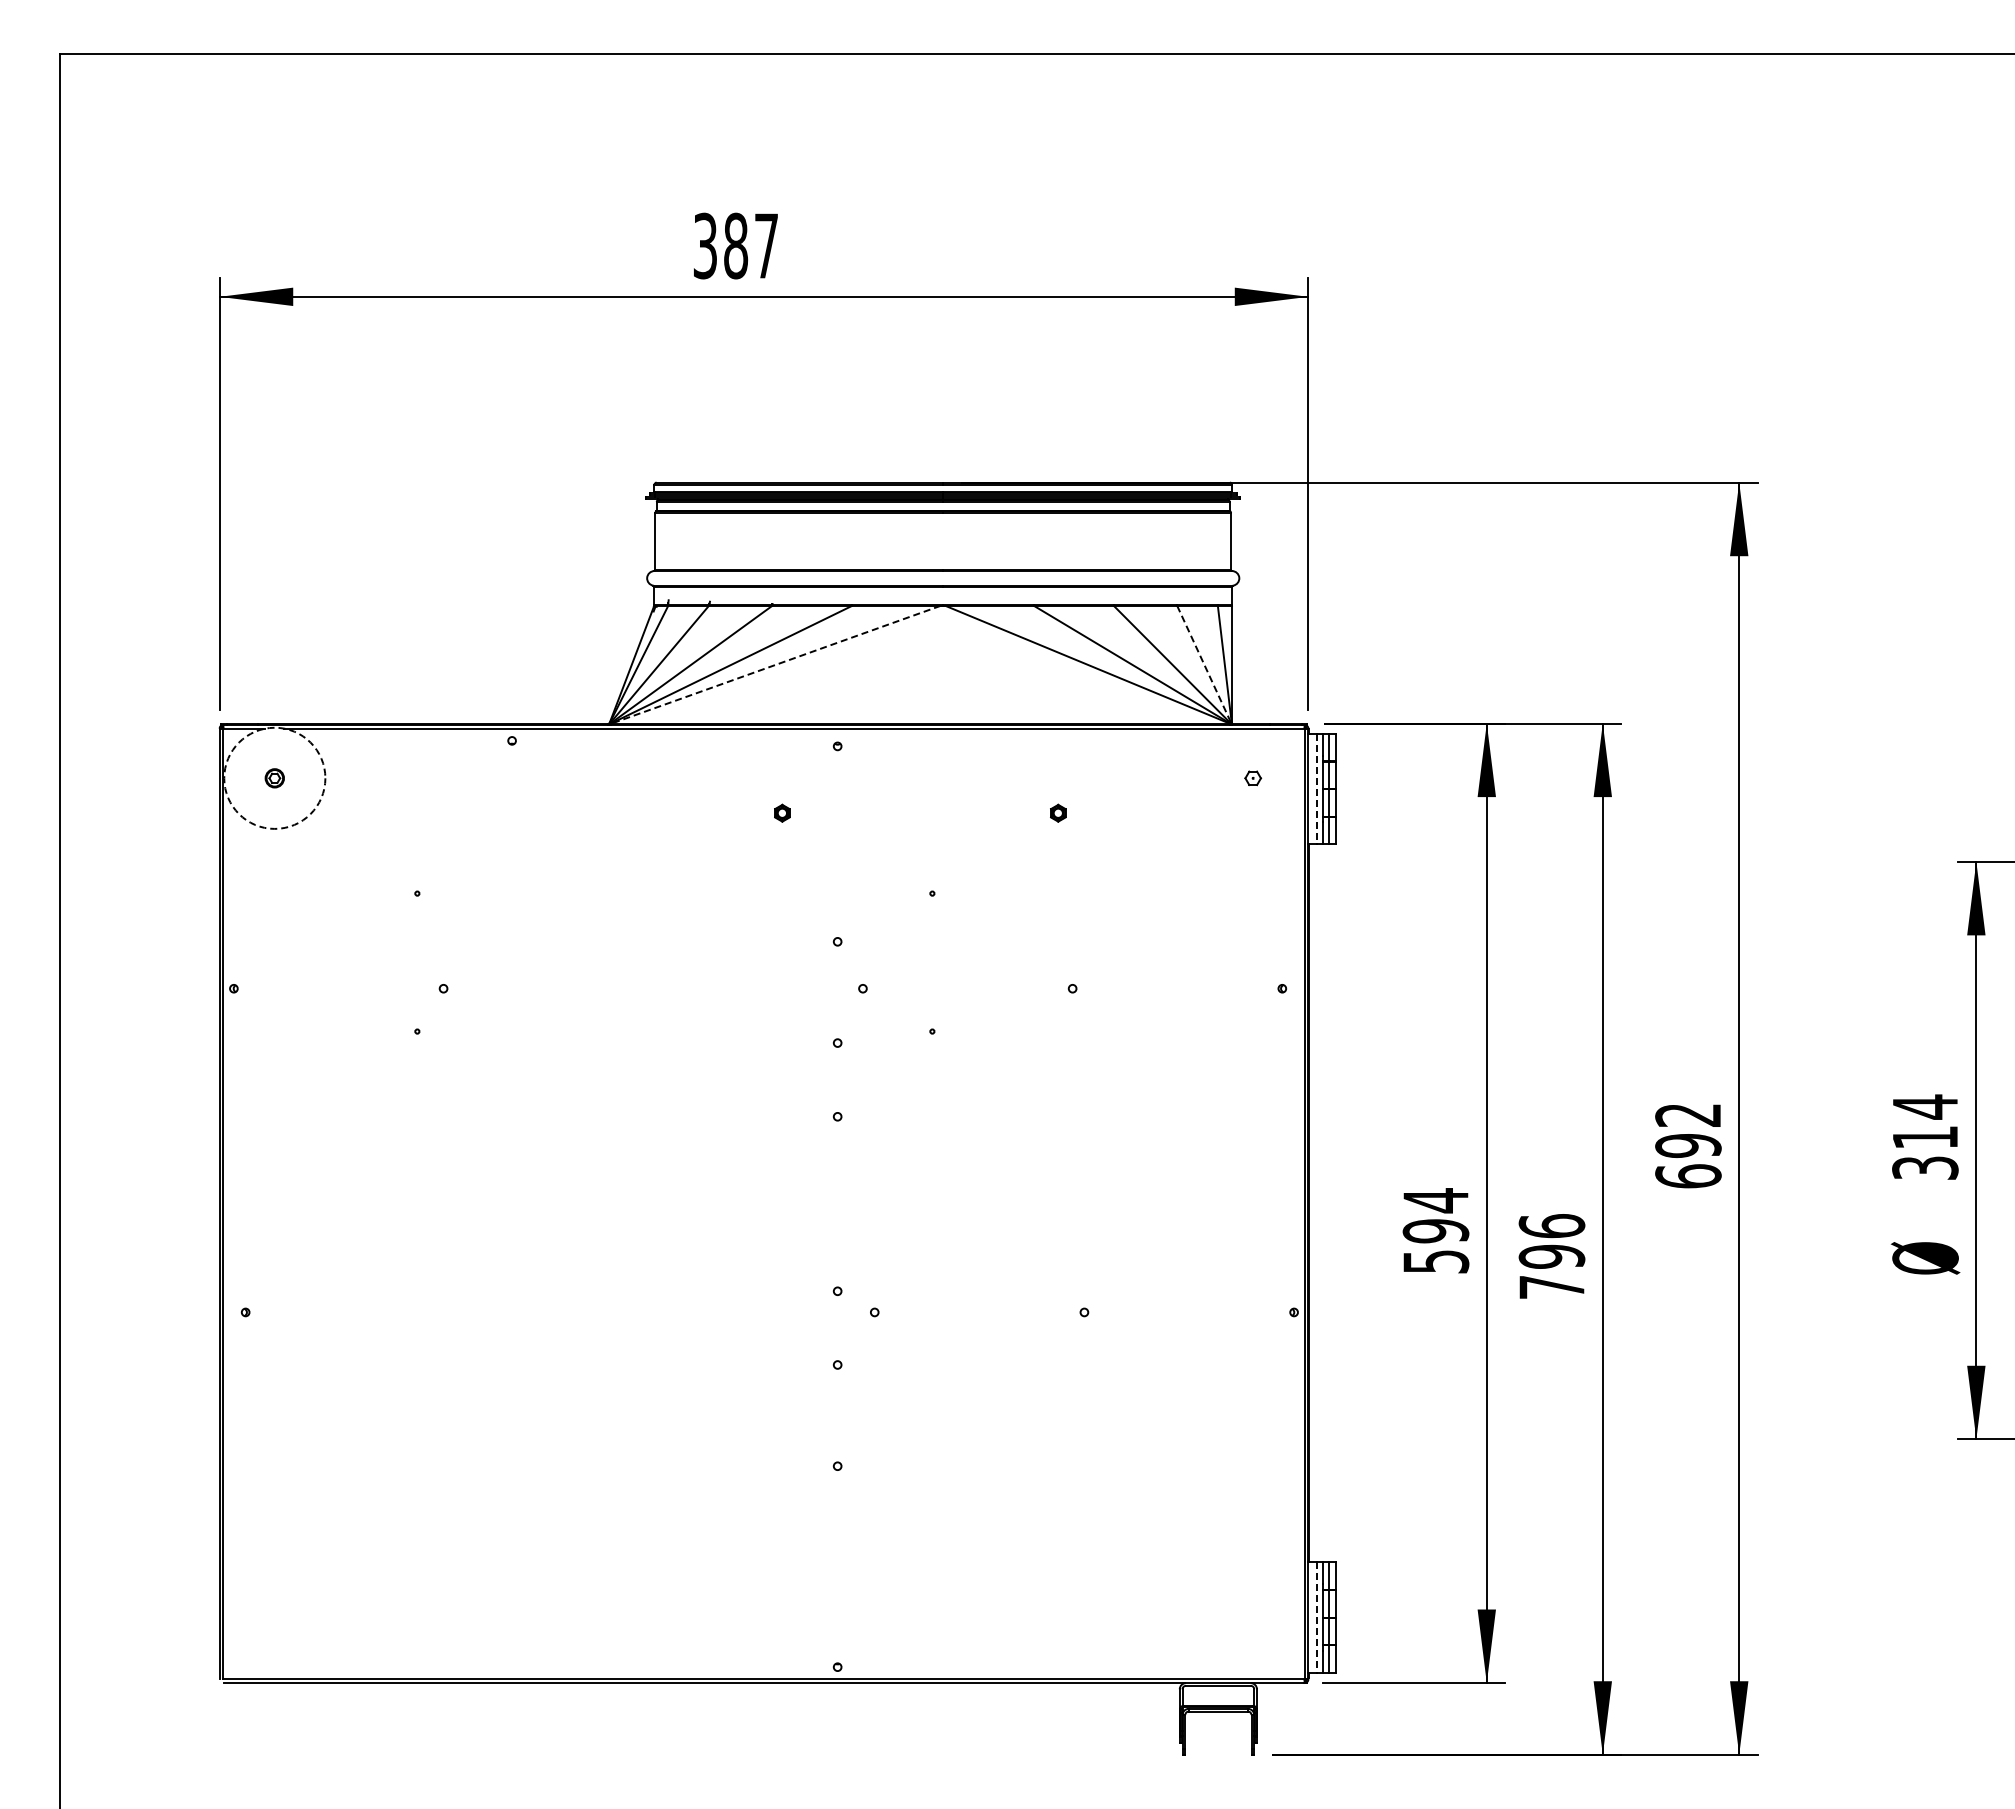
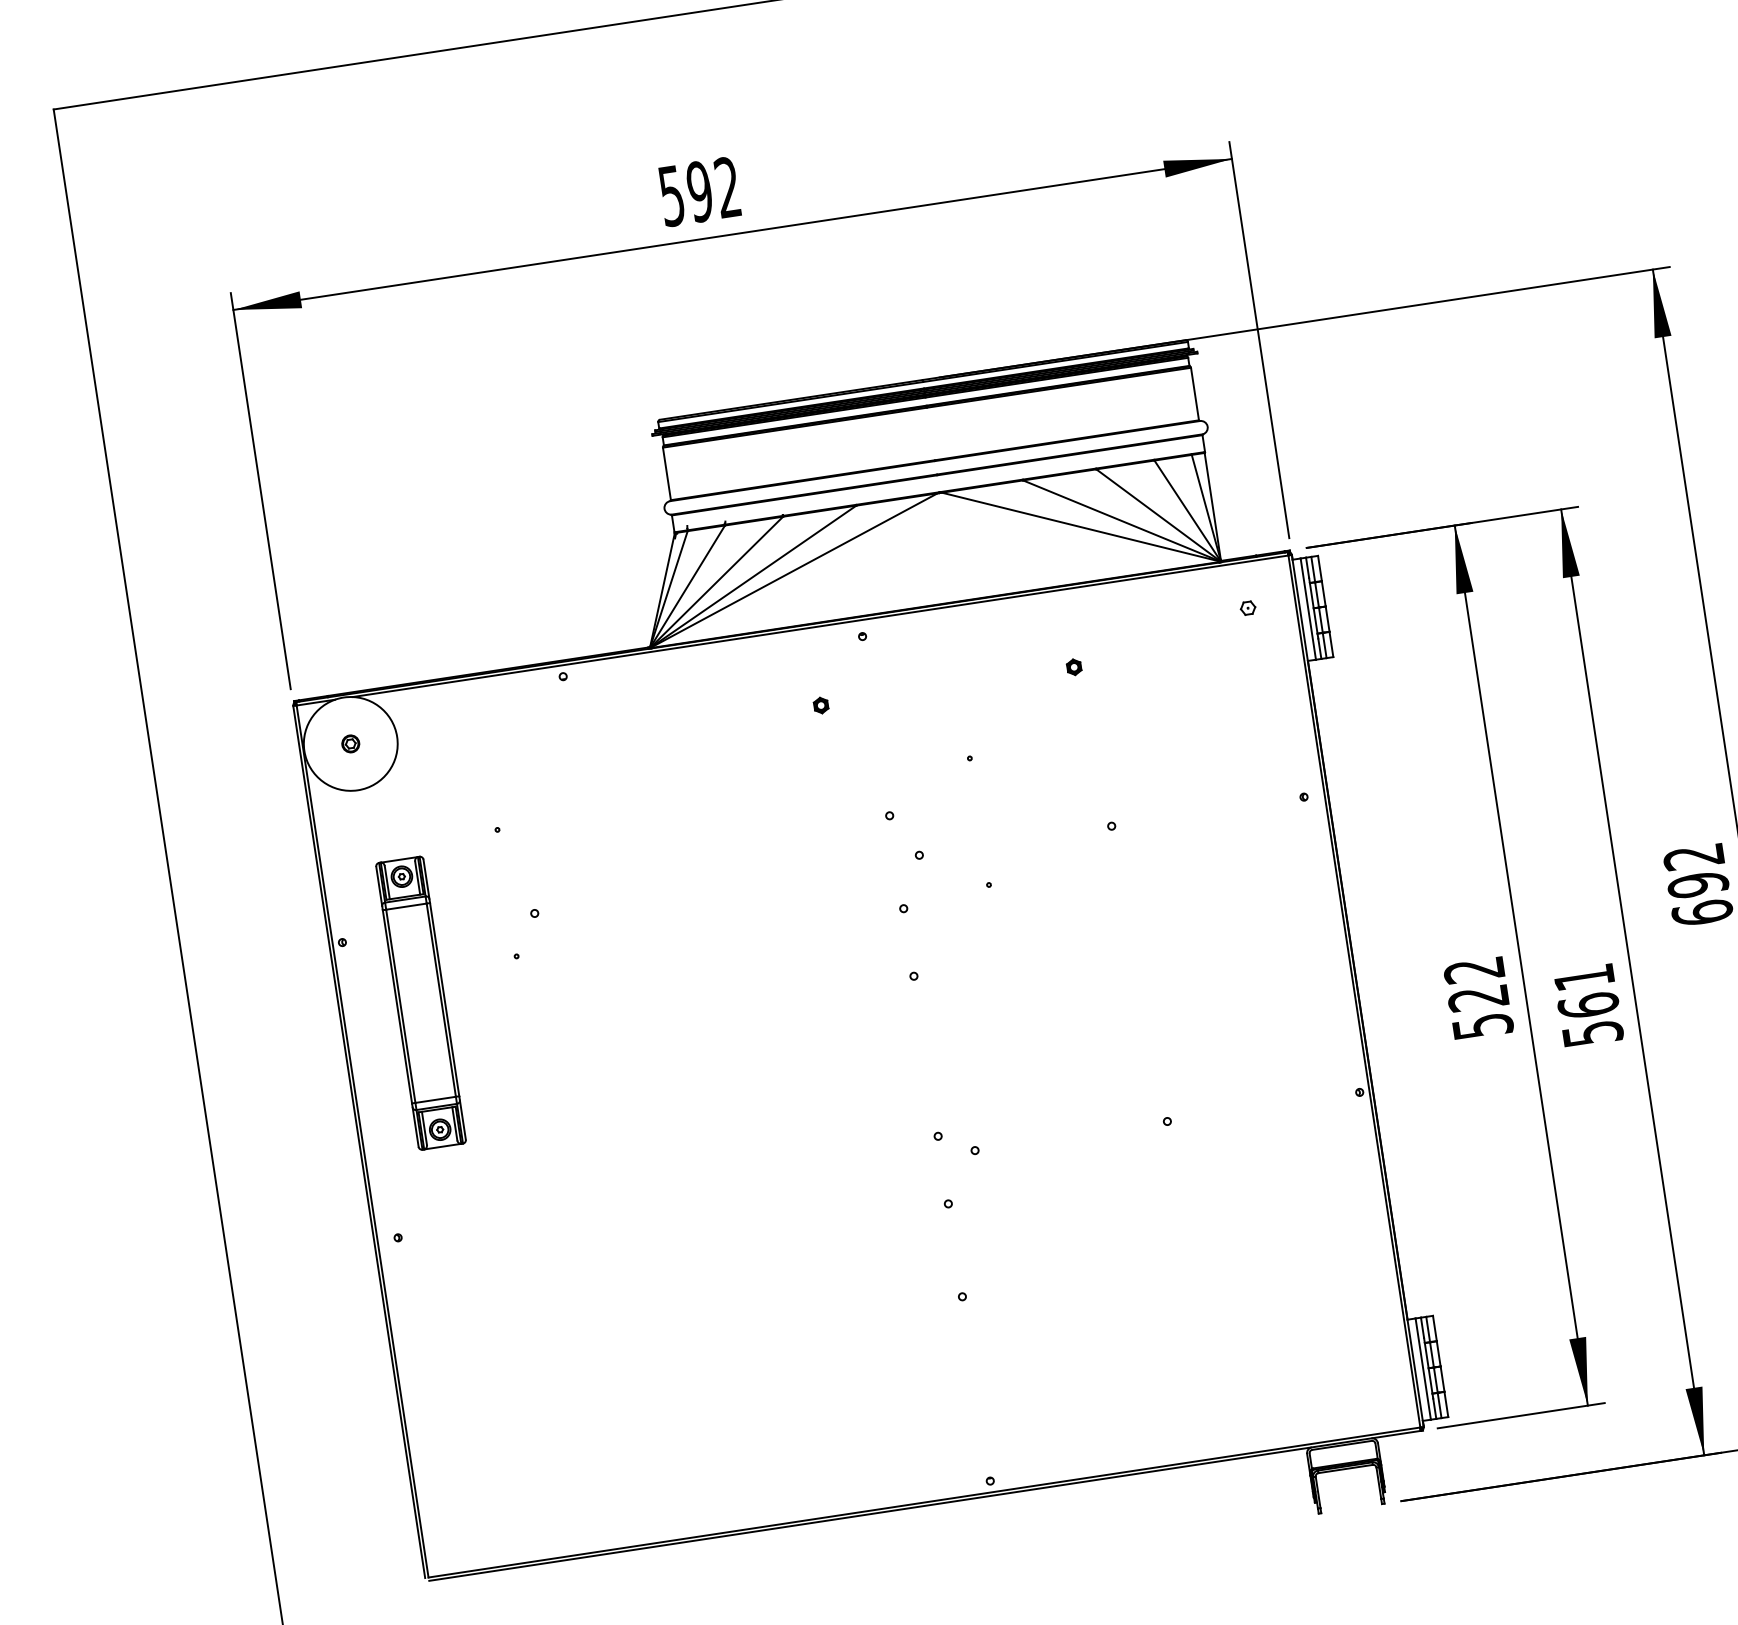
text: (735, 245) -> (699, 191), 387 -> 592
line: (1204, 664) -> (1187, 510), dashed -> solid
line: (775, 665) -> (794, 570), dashed -> solid
circle: (274, 777) -> (350, 743), dashed -> solid
line: (1317, 789) -> (1308, 609), dashed -> solid
part: (307, 1065) -> (420, 1002), added
text: (1435, 1215) -> (1475, 983), 594 -> 522
text: (1551, 1256) -> (1588, 1005), 796 -> 561
line: (1317, 1618) -> (1423, 1369), dashed -> solid

